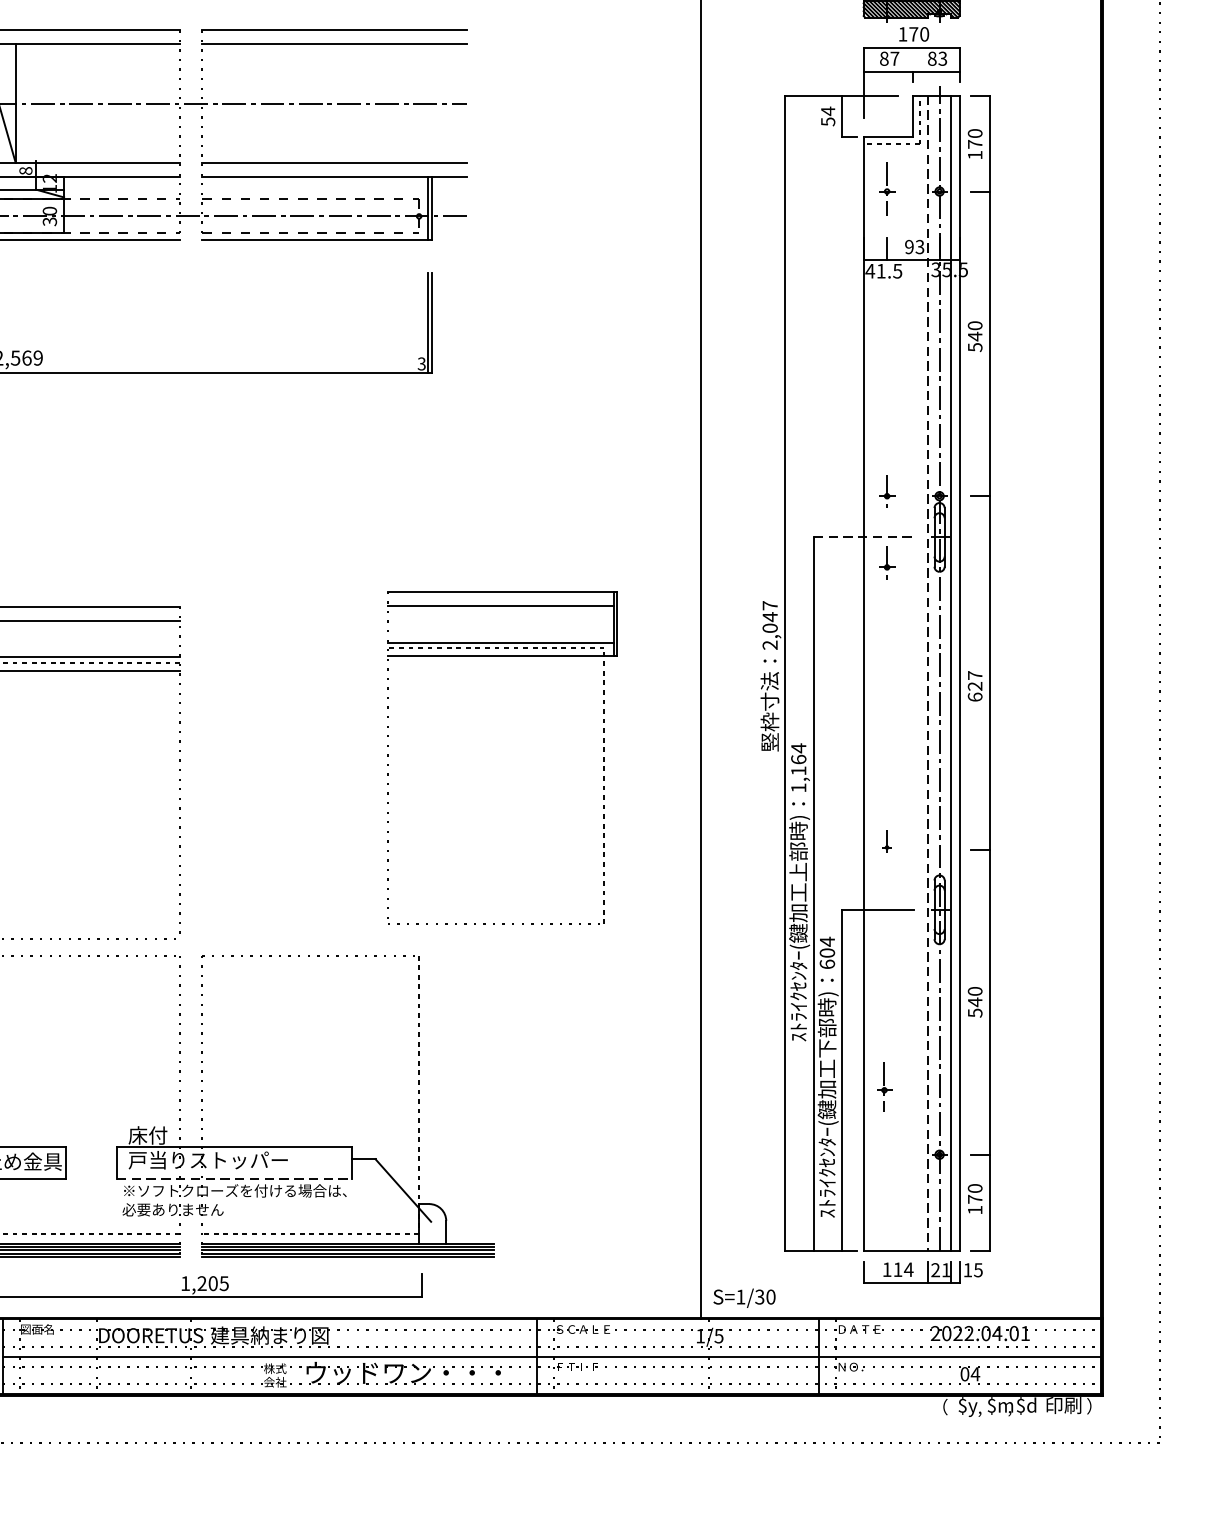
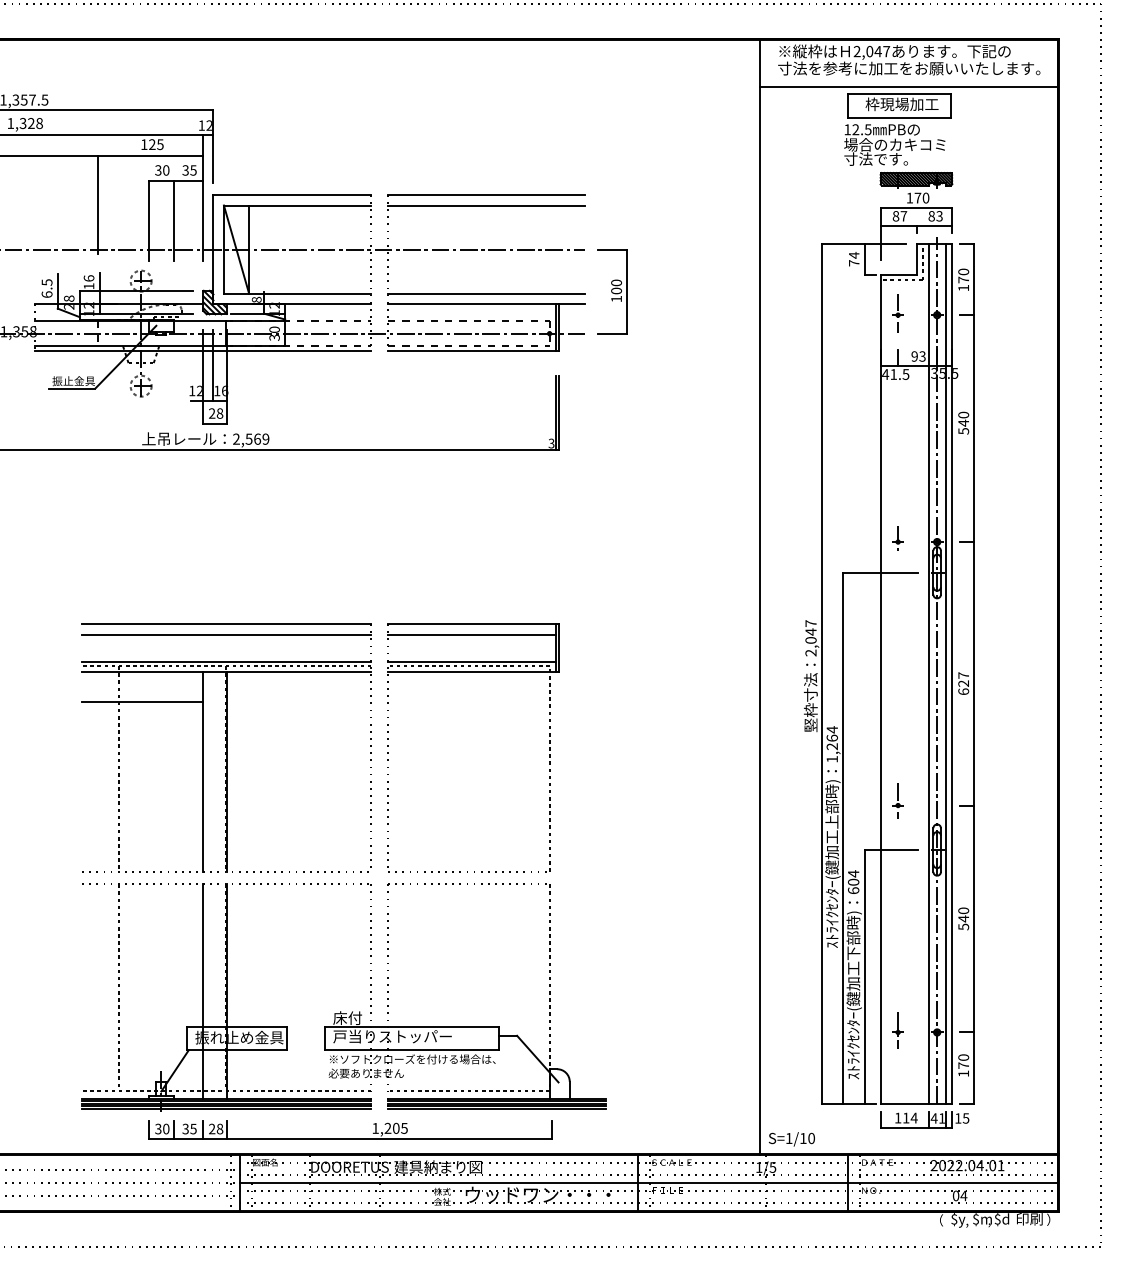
text: (828, 122) -> (854, 263), 54 -> 74
part: (503, 159) -> (612, 291), added
line: (864, 537) -> (881, 572), dashed -> solid
part: (886, 562) -> (897, 591), removed
part: (502, 656) -> (473, 672), moved
line: (927, 674) -> (928, 674), dashed -> solid
text: (797, 770) -> (831, 746), 1,164 -> 1,264
part: (886, 843) -> (897, 800), size x1.67
part: (883, 1087) -> (897, 1030), moved
line: (235, 1178) -> (412, 1050), dashed -> solid
text: (934, 1270) -> (933, 1118), 21 -> 41
text: (758, 1297) -> (802, 1138), S=1/30 -> S=1/10

